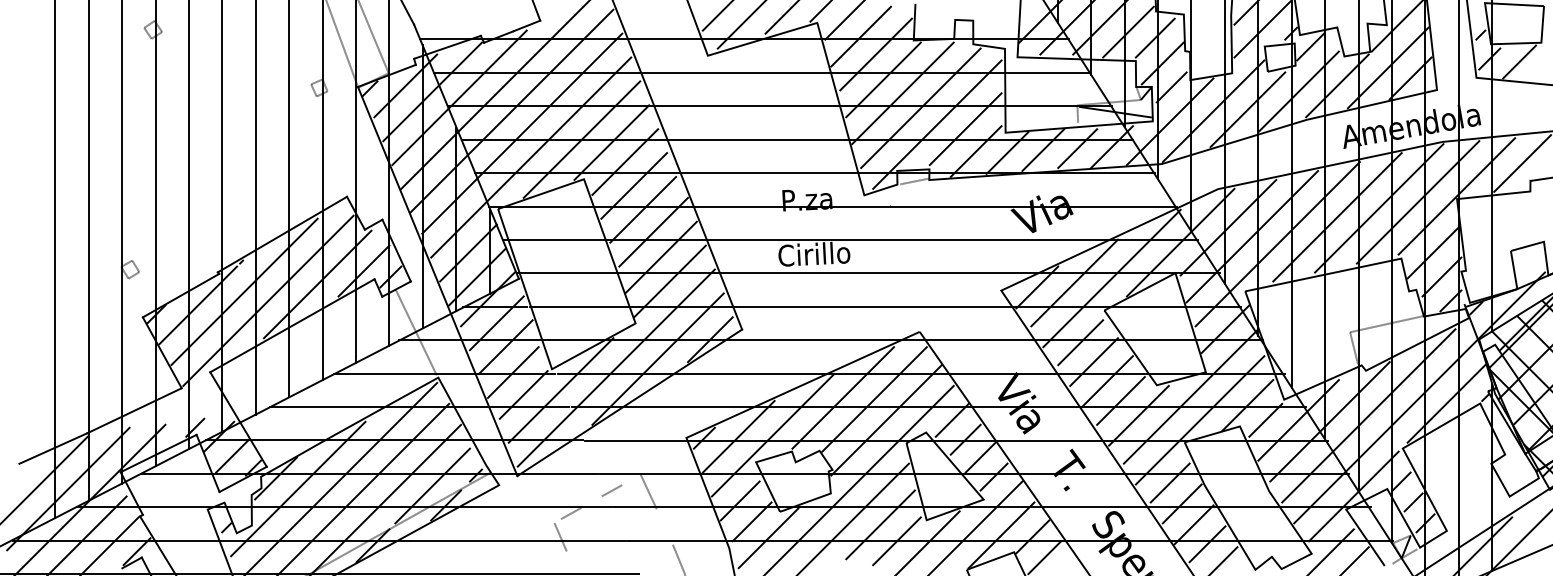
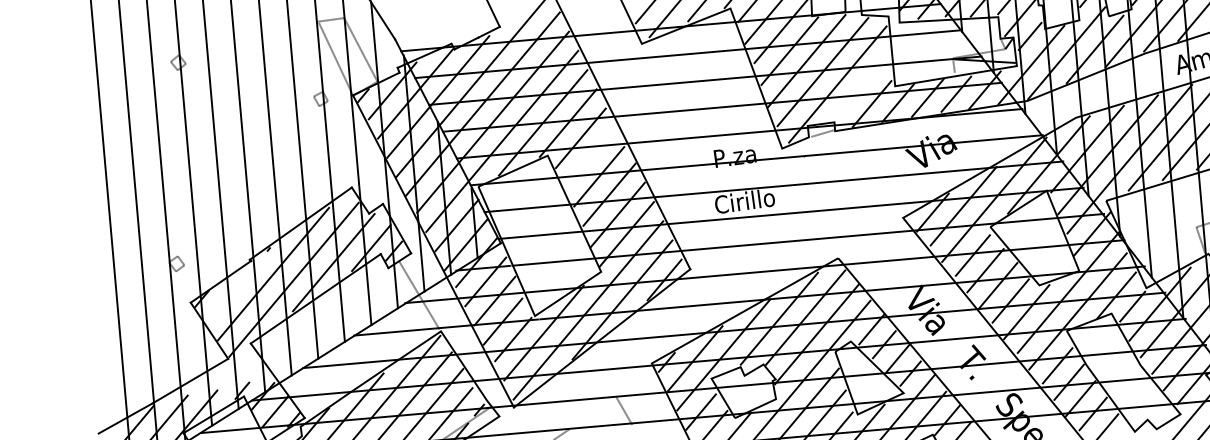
line: (965, 129) -> (861, 86), removed
line: (634, 185) -> (590, 157), removed
line: (198, 305) -> (236, 288), removed
line: (611, 490) -> (593, 412), removed

